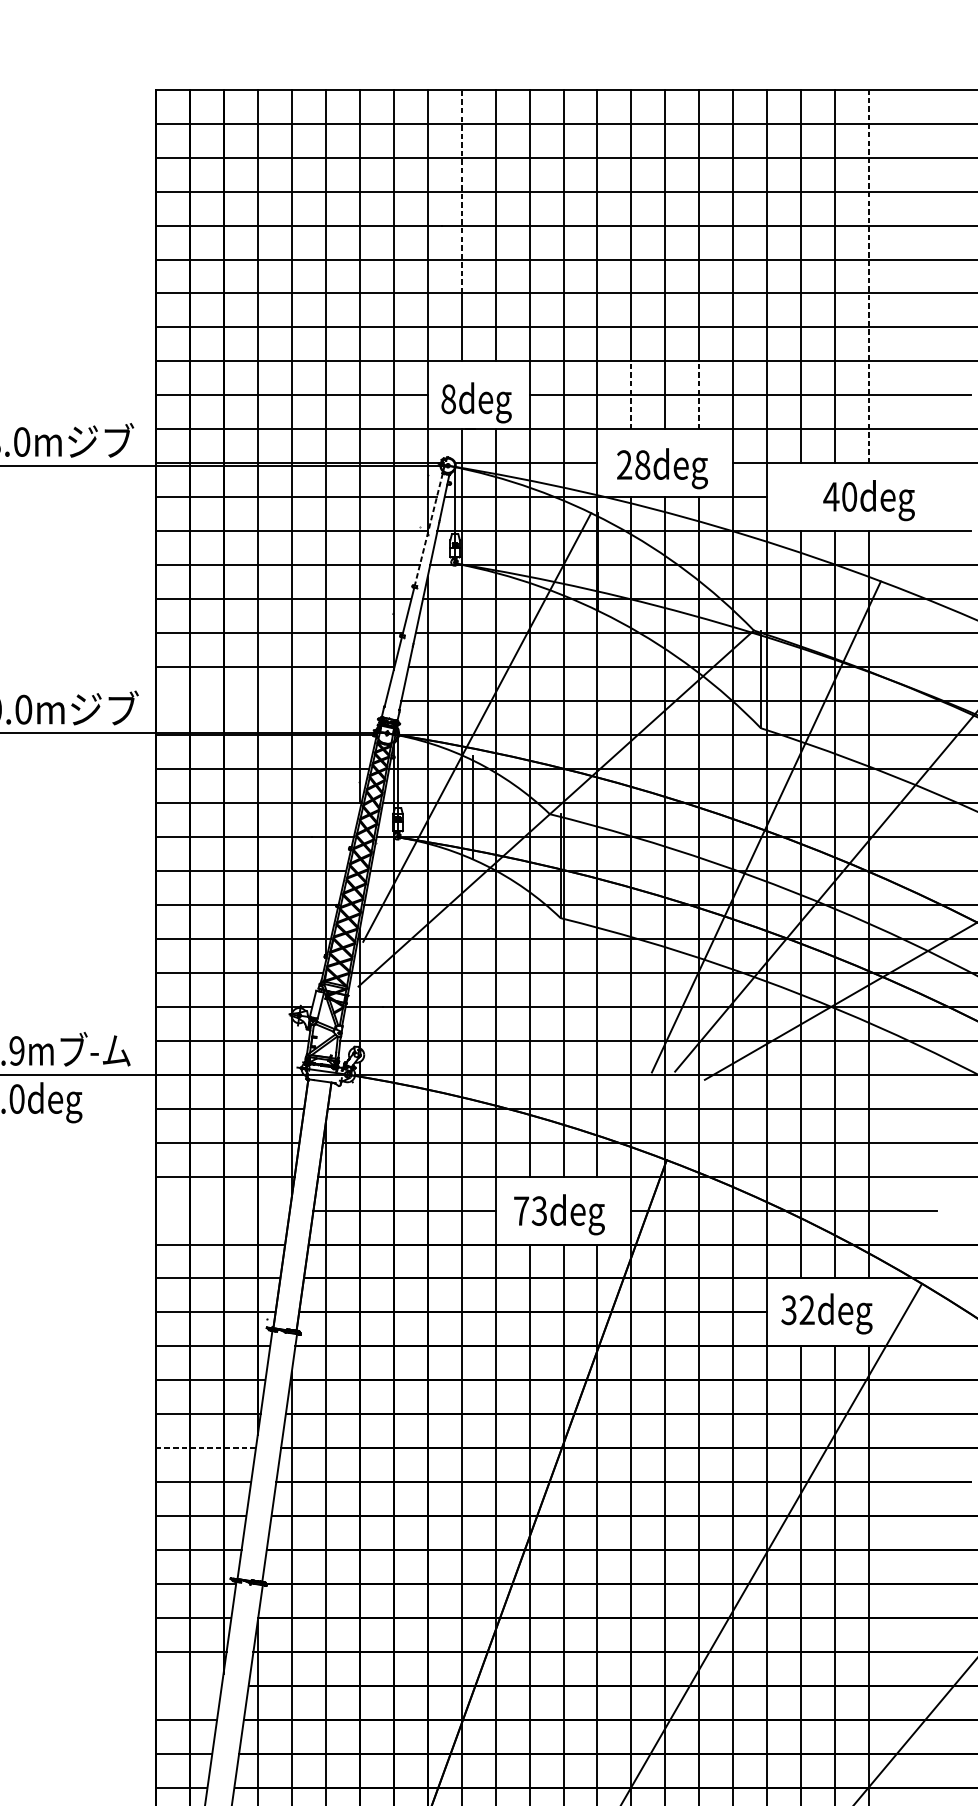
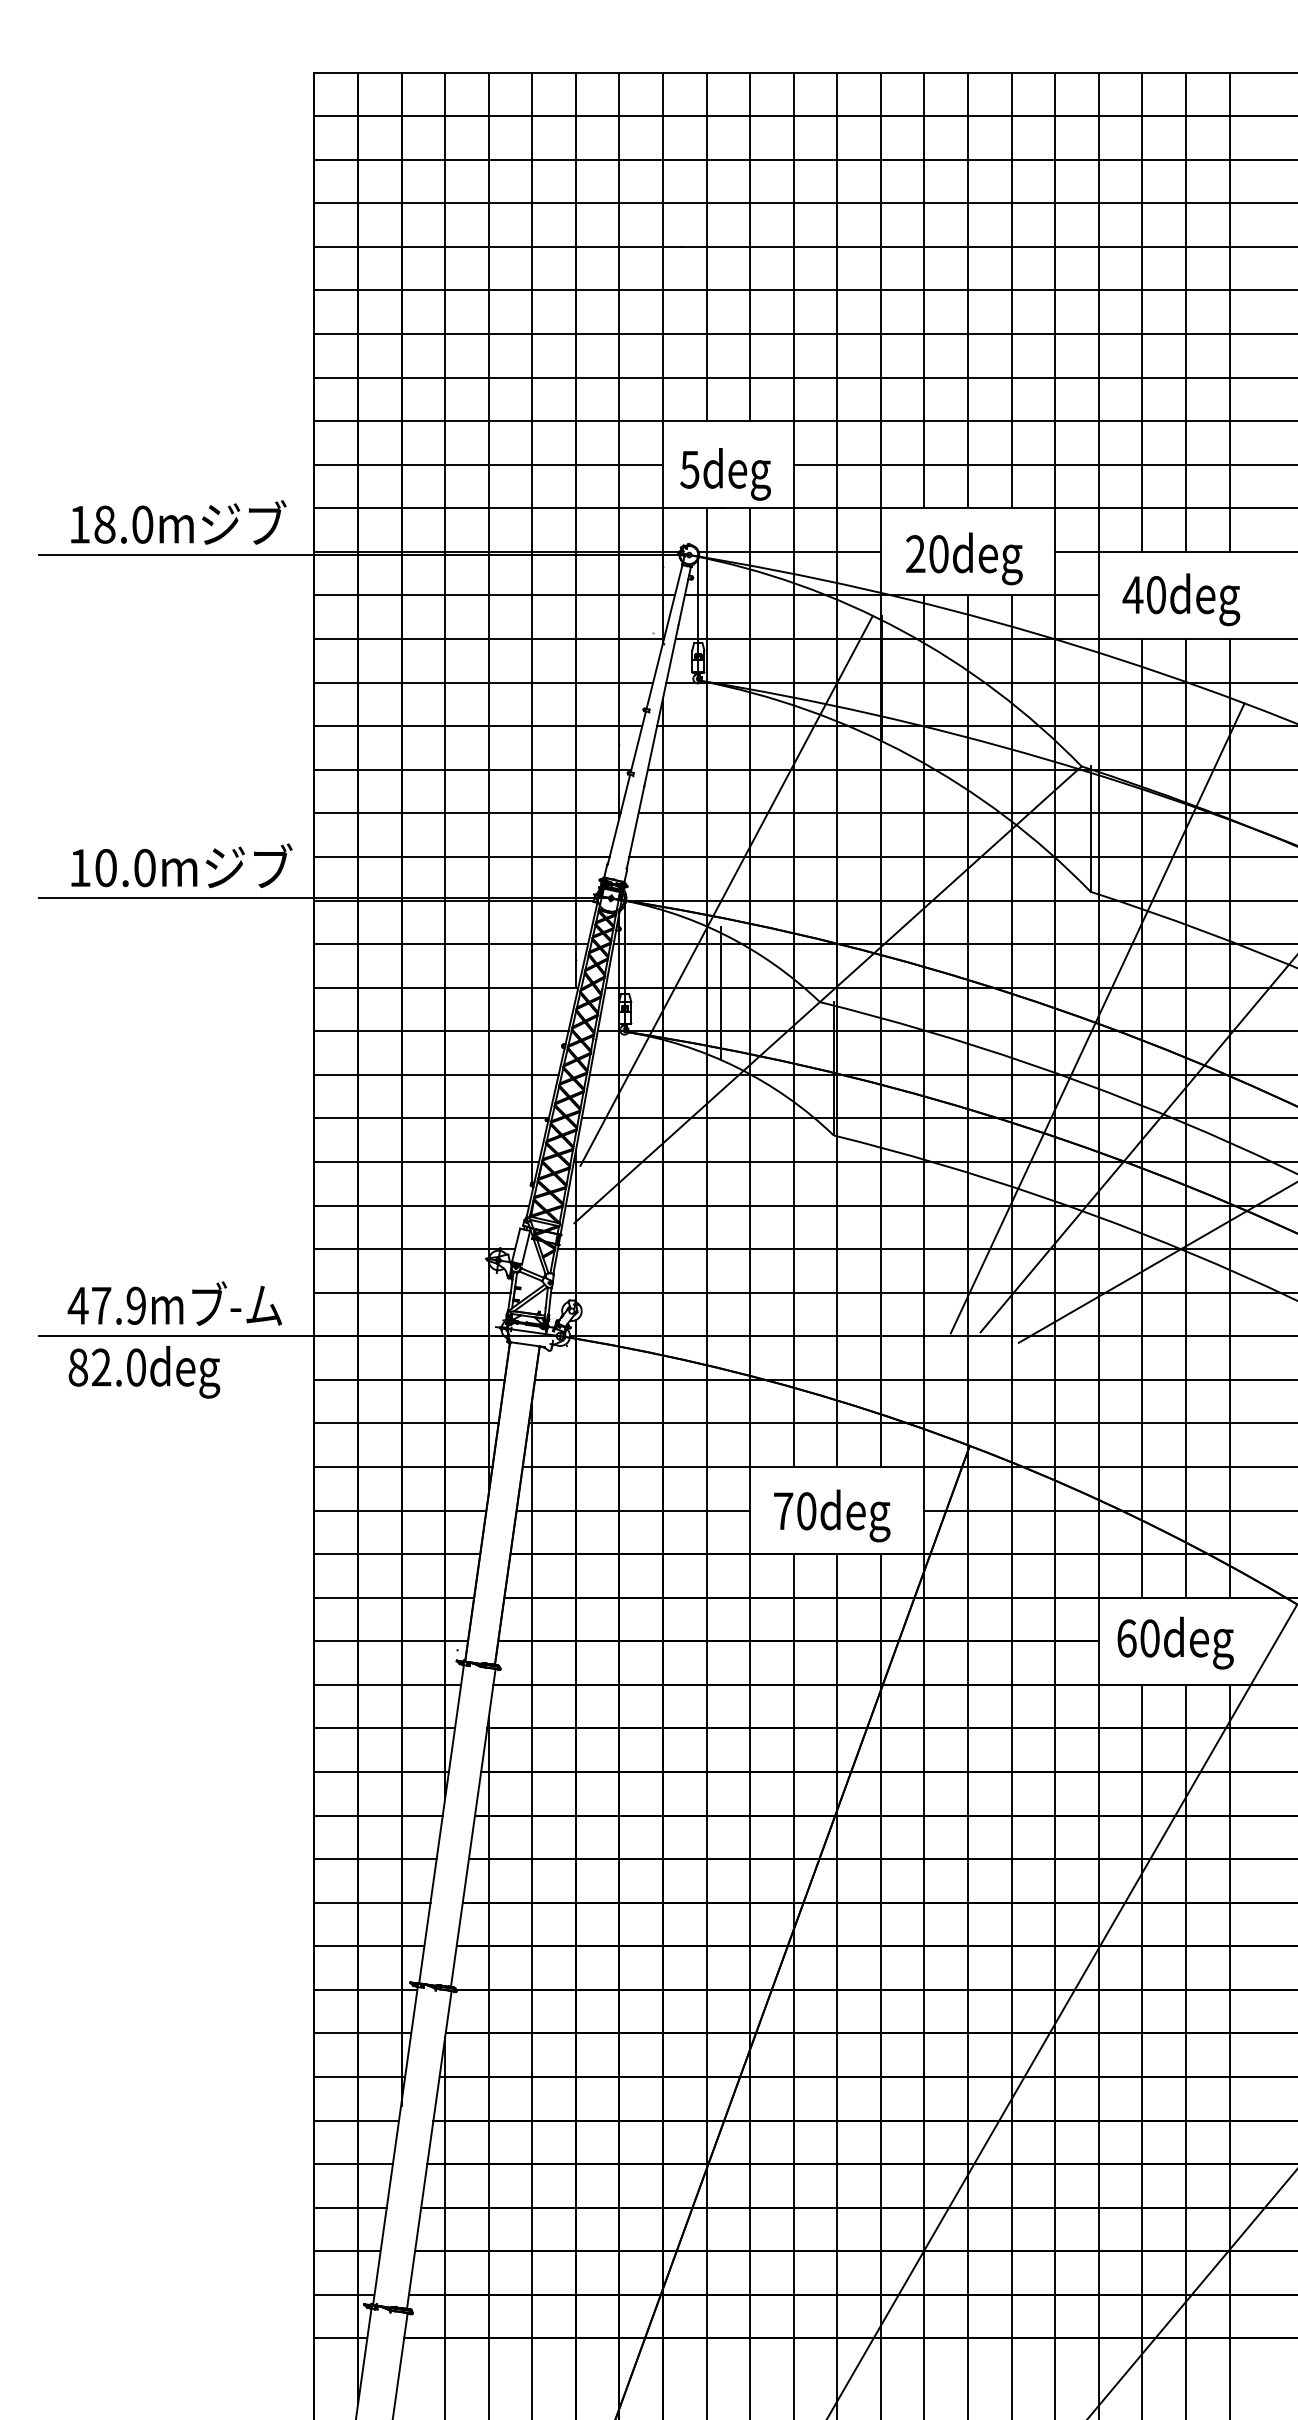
line: (461, 191) -> (706, 203), dashed -> solid
line: (869, 276) -> (1229, 312), dashed -> solid
line: (631, 395) -> (924, 464), dashed -> solid
line: (699, 395) -> (1011, 464), dashed -> solid
text: (448, 399) -> (689, 469), 8deg -> 5deg
text: (642, 465) -> (938, 554), 28deg -> 20deg
text: (869, 500) -> (1181, 599), moved
line: (428, 530) -> (664, 637), dashed -> solid
line: (270, 700) -> (461, 856), added
line: (222, 1210) -> (400, 1510), added
text: (539, 1211) -> (806, 1511), 73deg -> 70deg
text: (797, 1310) -> (1137, 1638), 32deg -> 60deg
line: (206, 1448) -> (379, 1815), dashed -> solid
line: (188, 1686) -> (356, 2120), added

